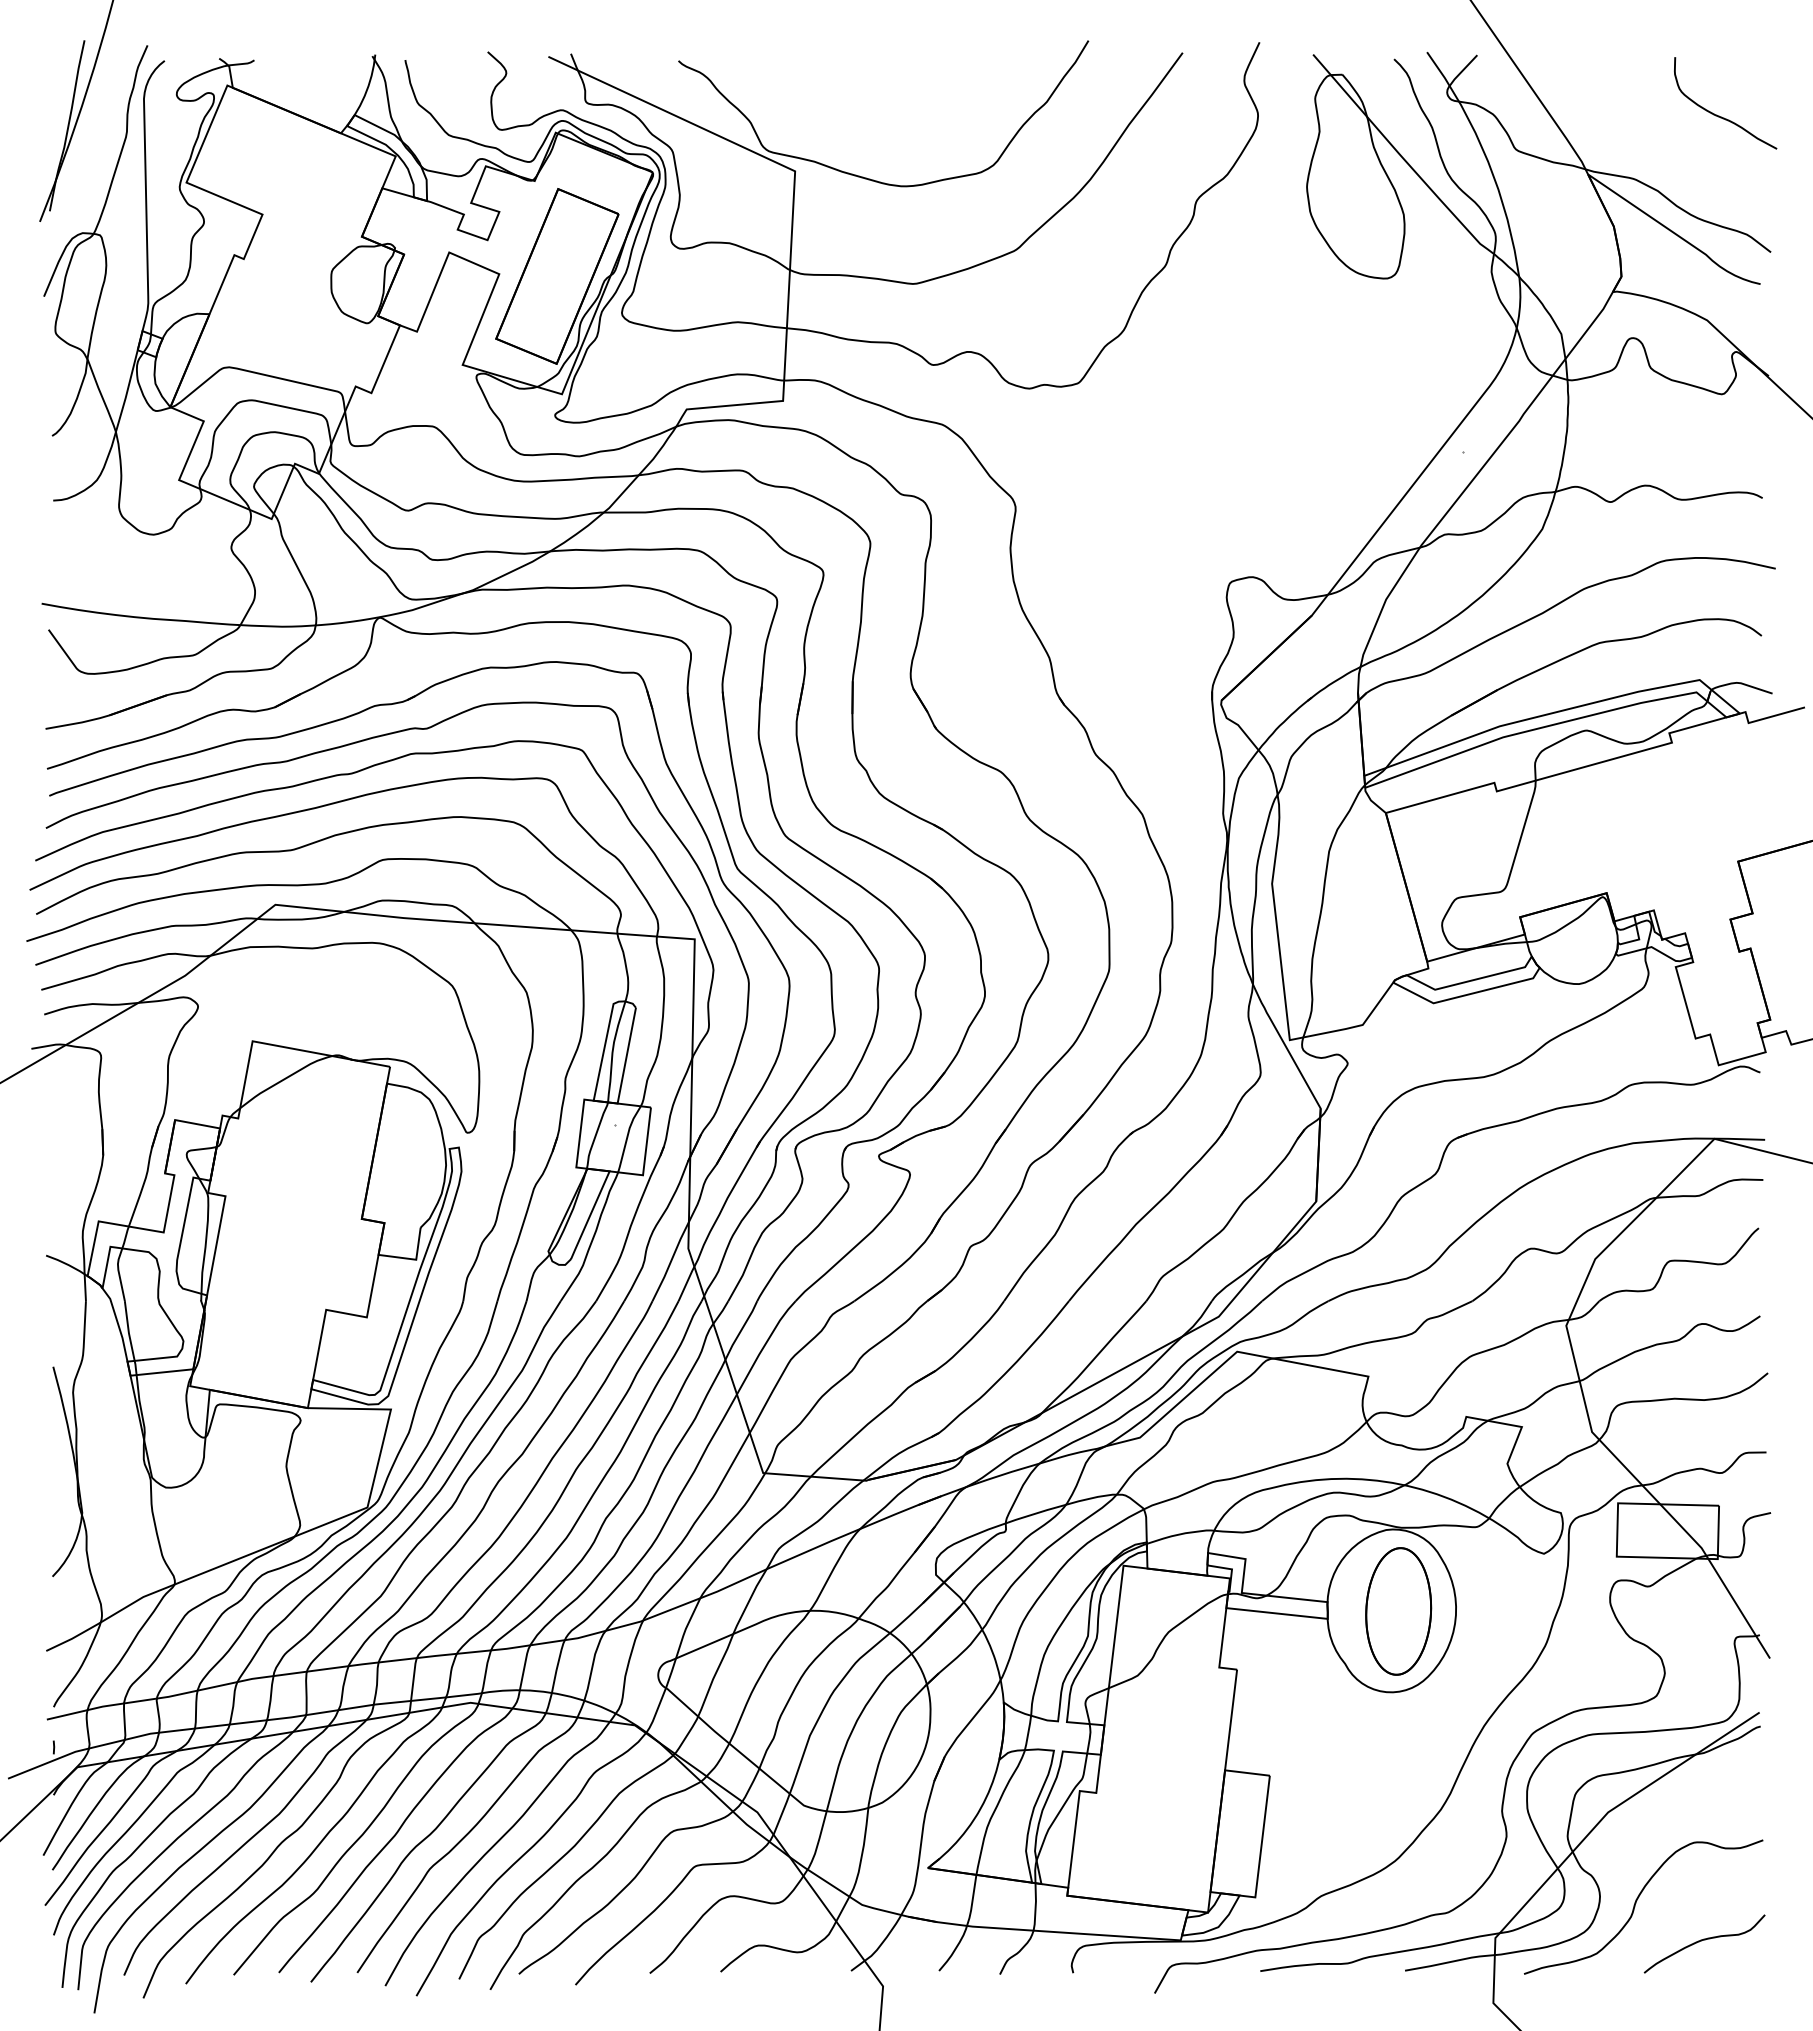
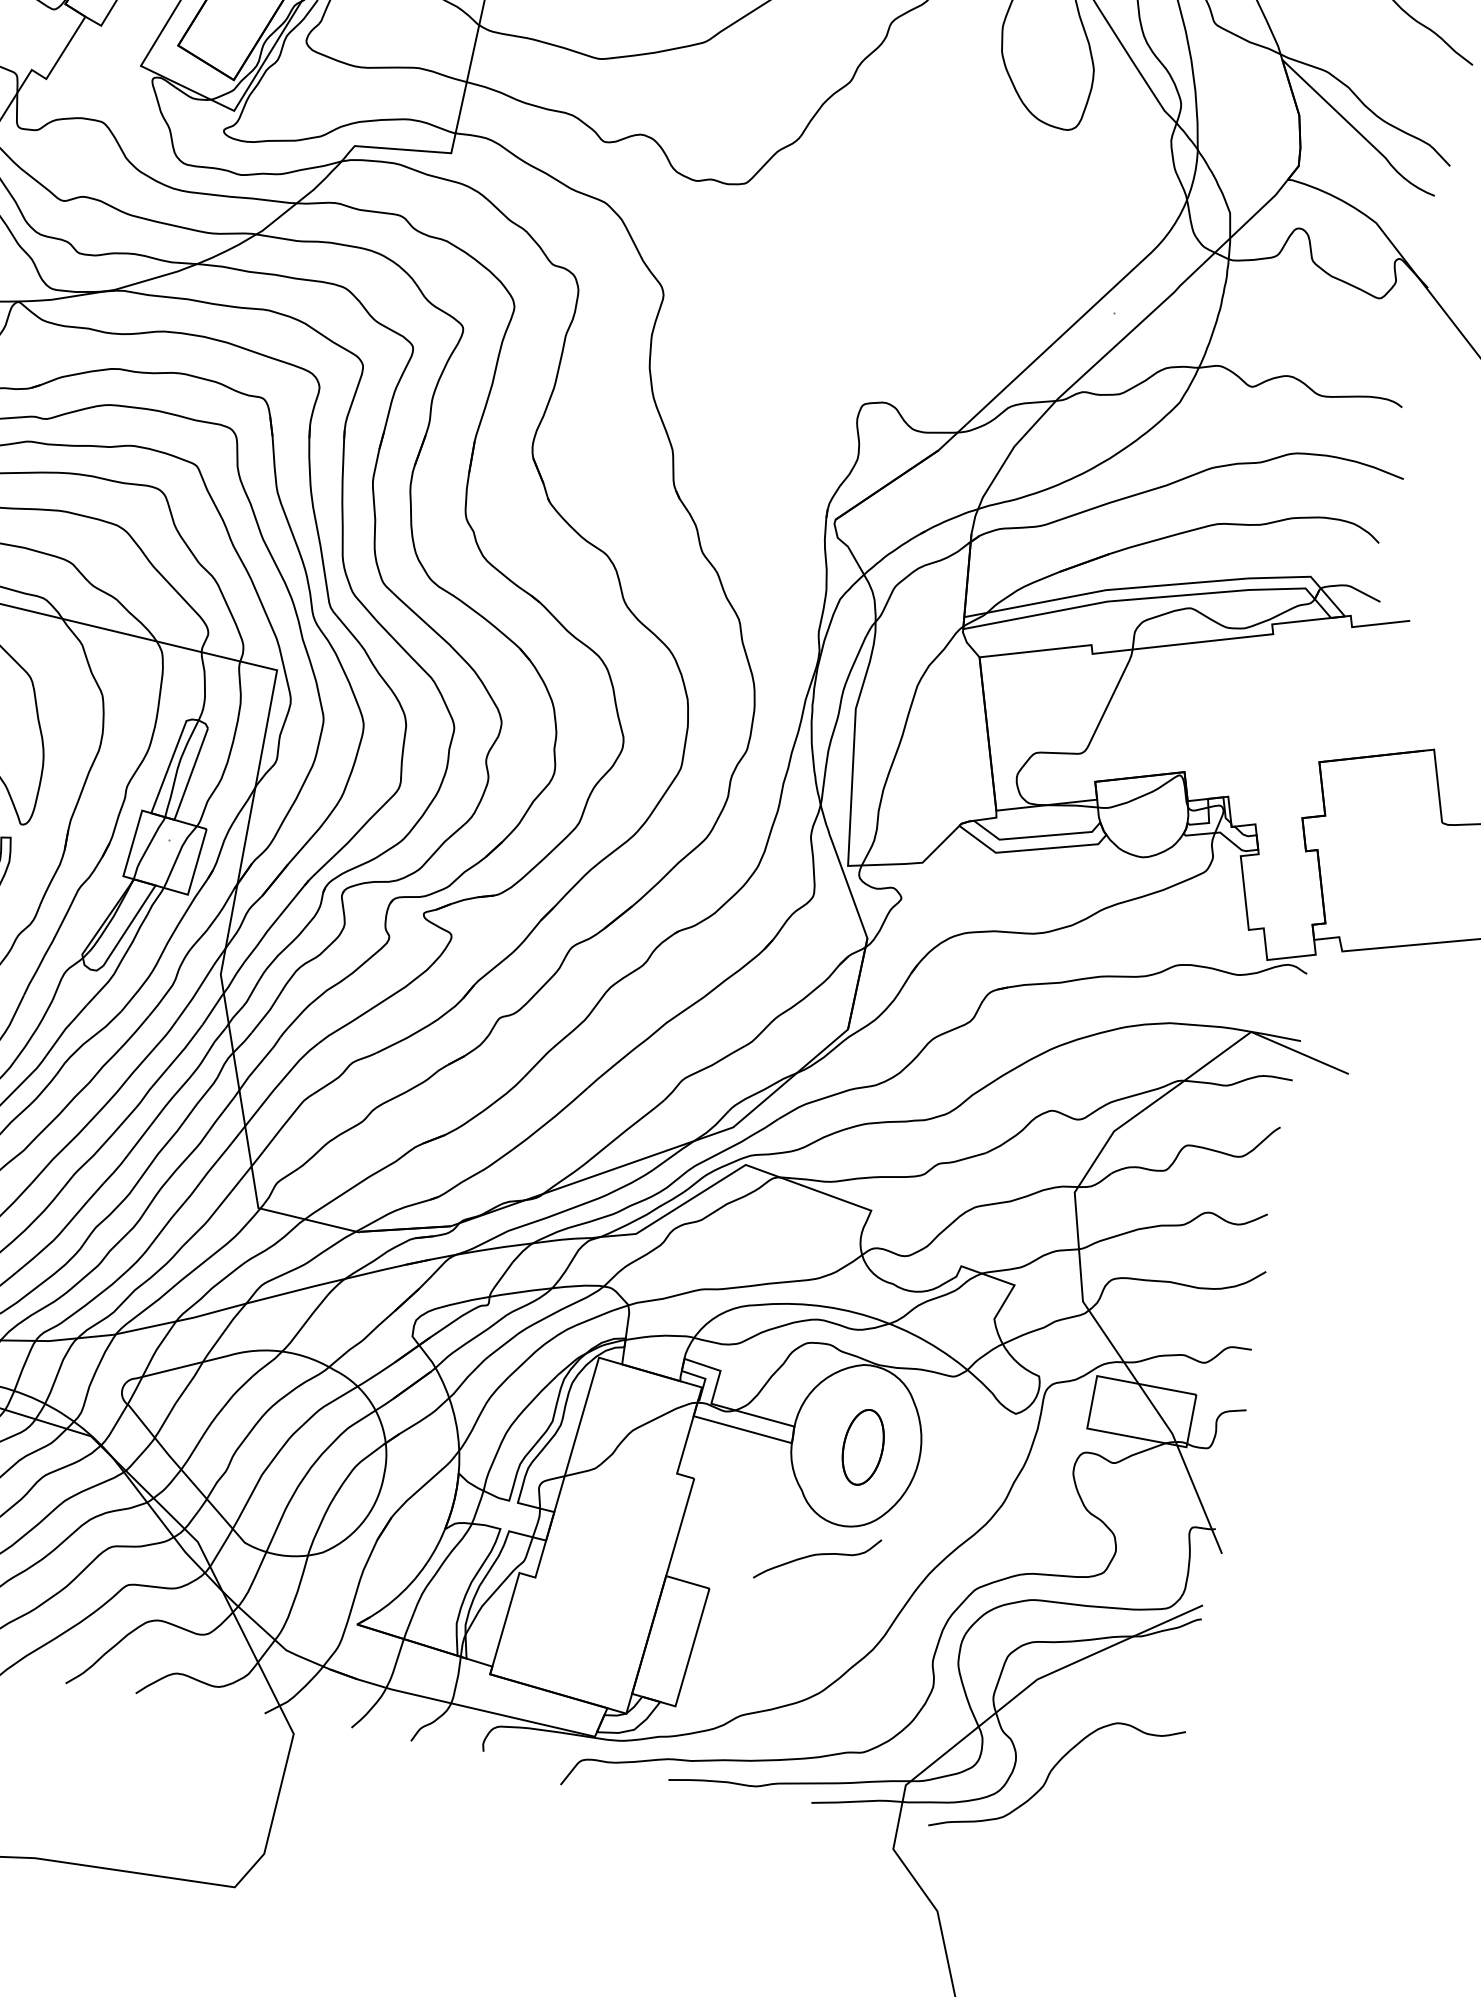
part: (1398, 1611) -> (862, 1447), size x0.6
curve: (1704, 1940) -> (817, 1555), moved

